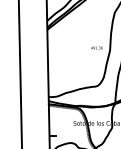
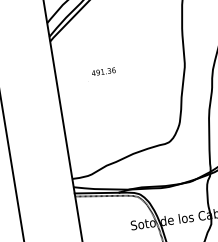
text: (96, 47) -> (102, 70), moved

